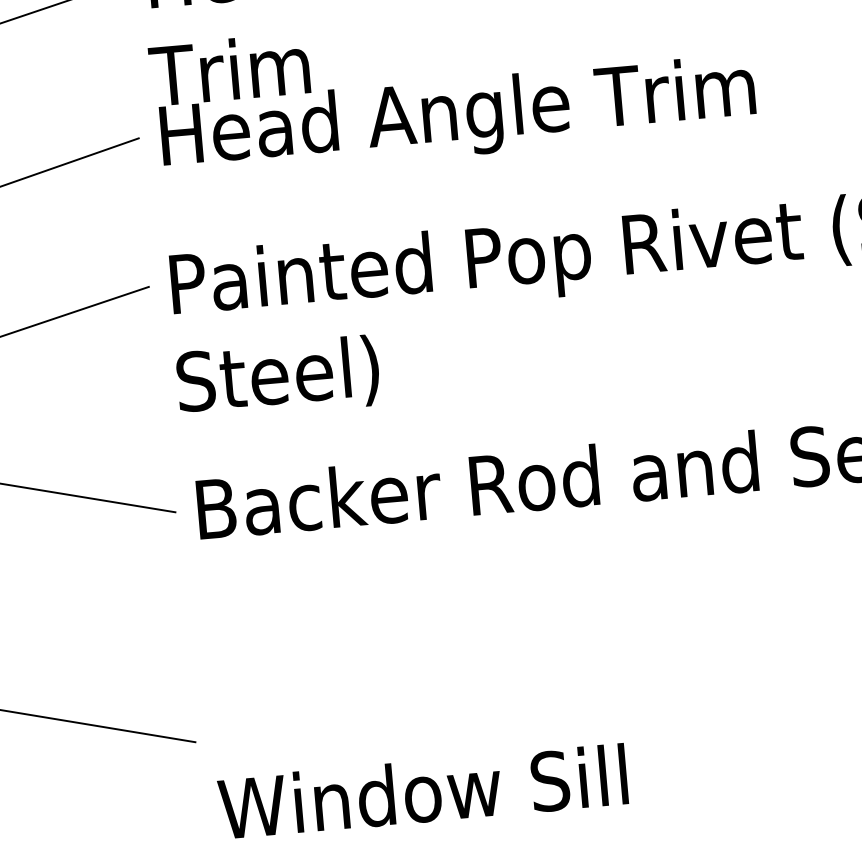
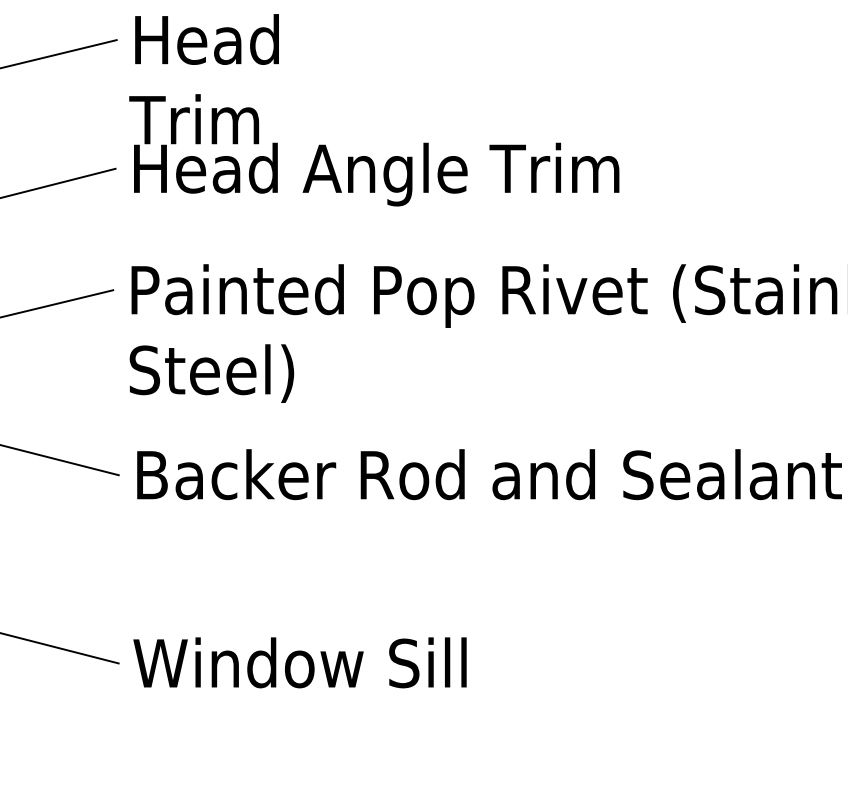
text: (422, 791) -> (299, 662), moved

